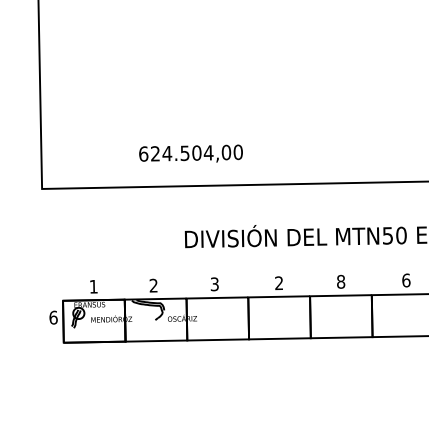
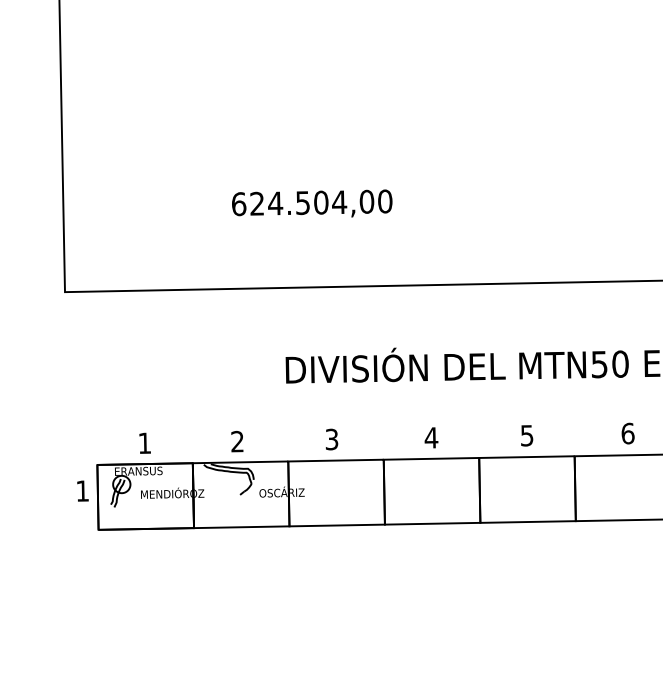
text: (190, 153) -> (311, 203), moved
text: (341, 281) -> (527, 435), 8 -> 5
text: (278, 283) -> (430, 438), 2 -> 4
text: (53, 317) -> (82, 490), 6 -> 1

